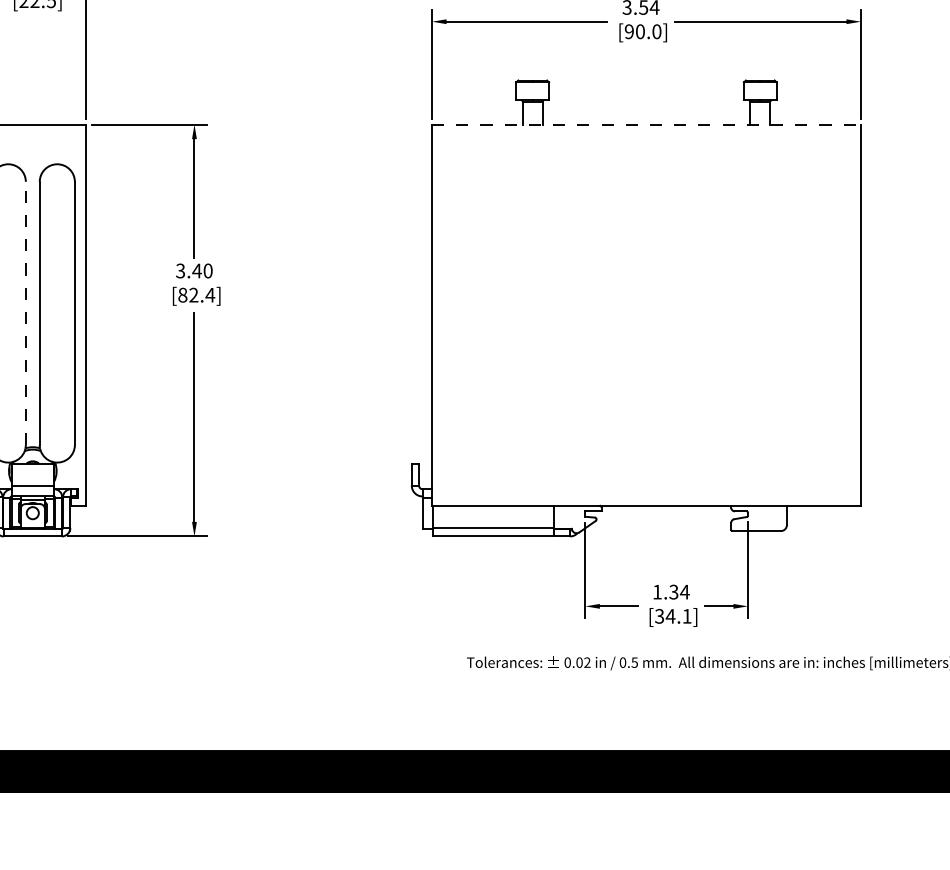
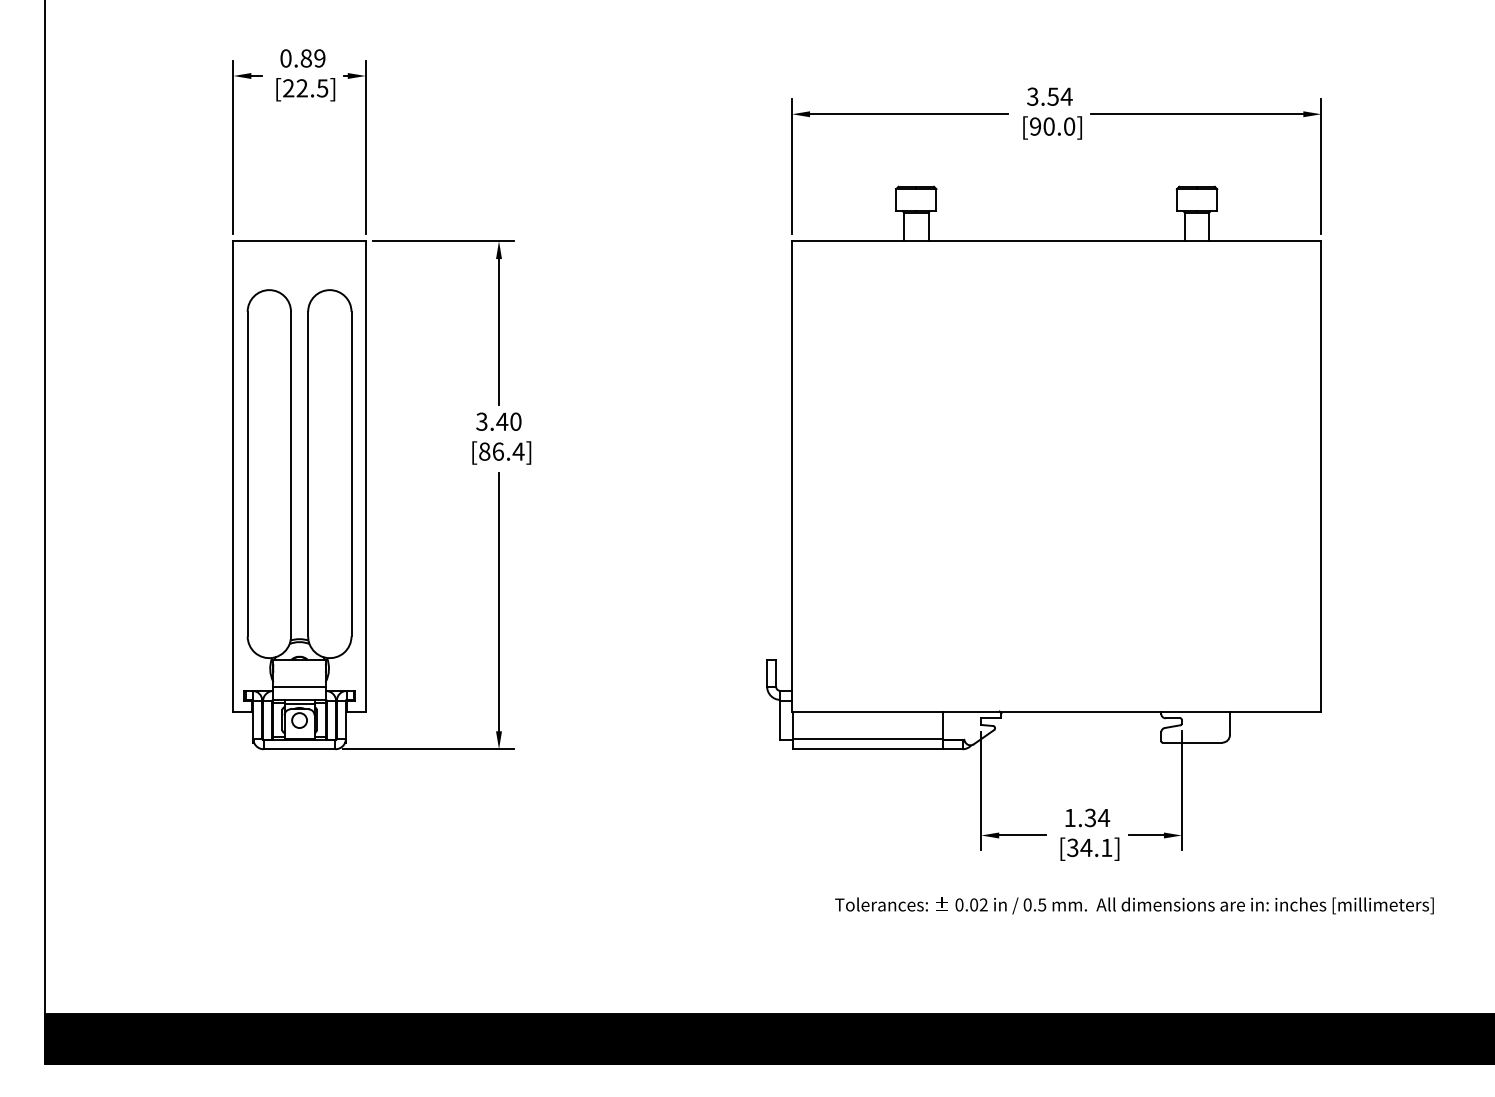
line: (646, 124) -> (1056, 241), dashed -> solid
text: (193, 295) -> (497, 451), [82.4] -> [86.4]
line: (26, 312) -> (291, 473), dashed -> solid

